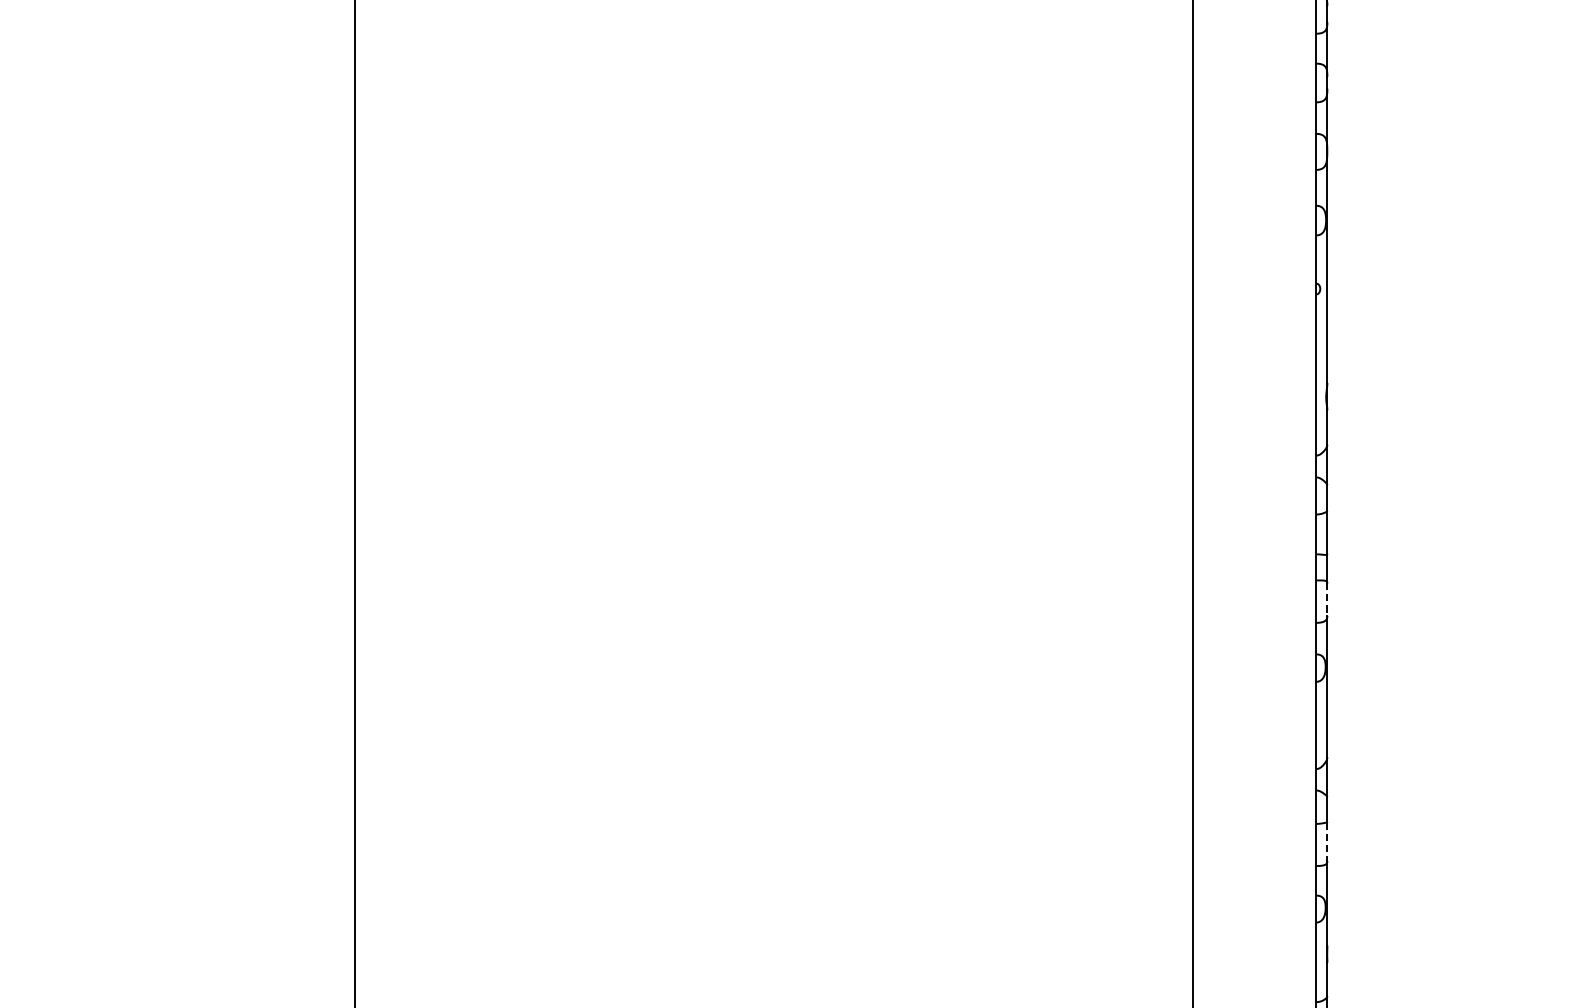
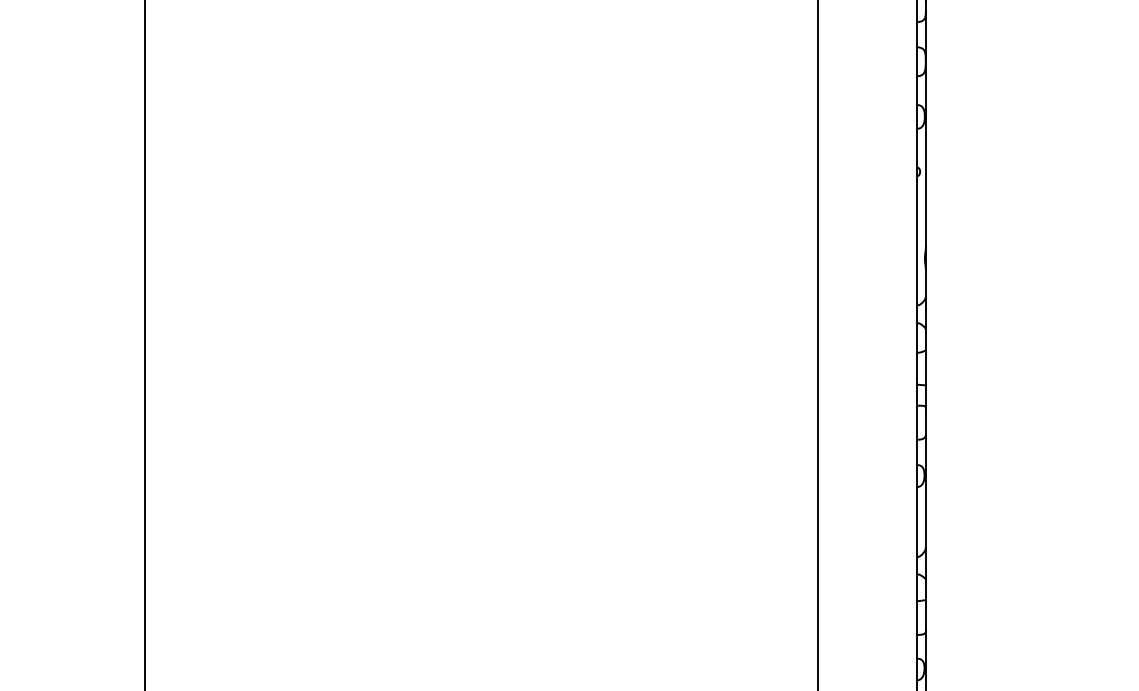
line: (1327, 600) -> (925, 421), dashed -> solid
line: (1327, 842) -> (925, 616), dashed -> solid

